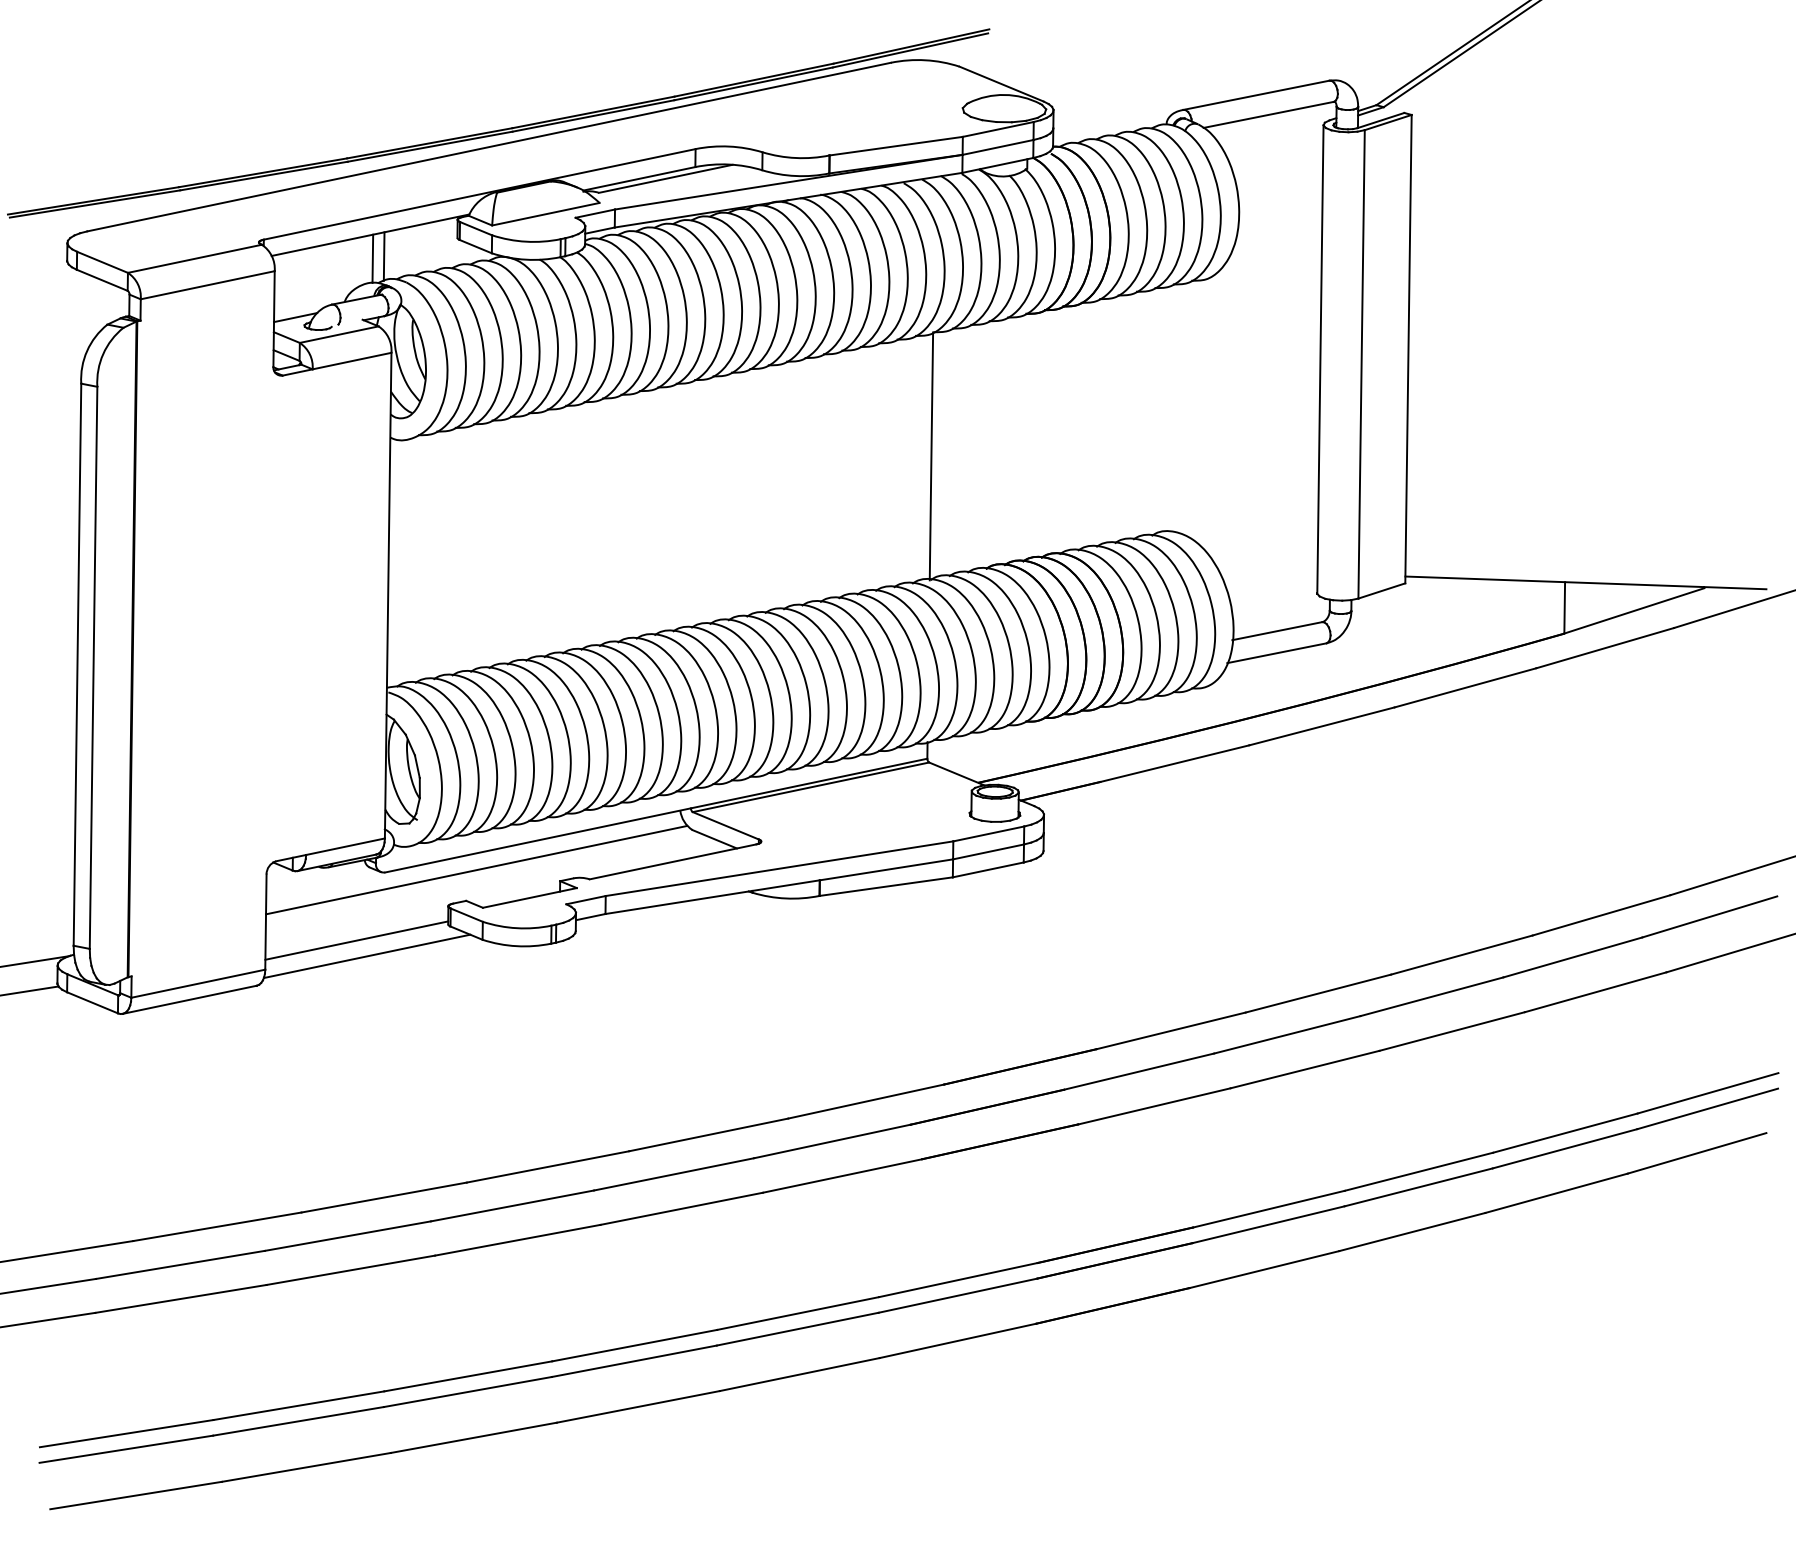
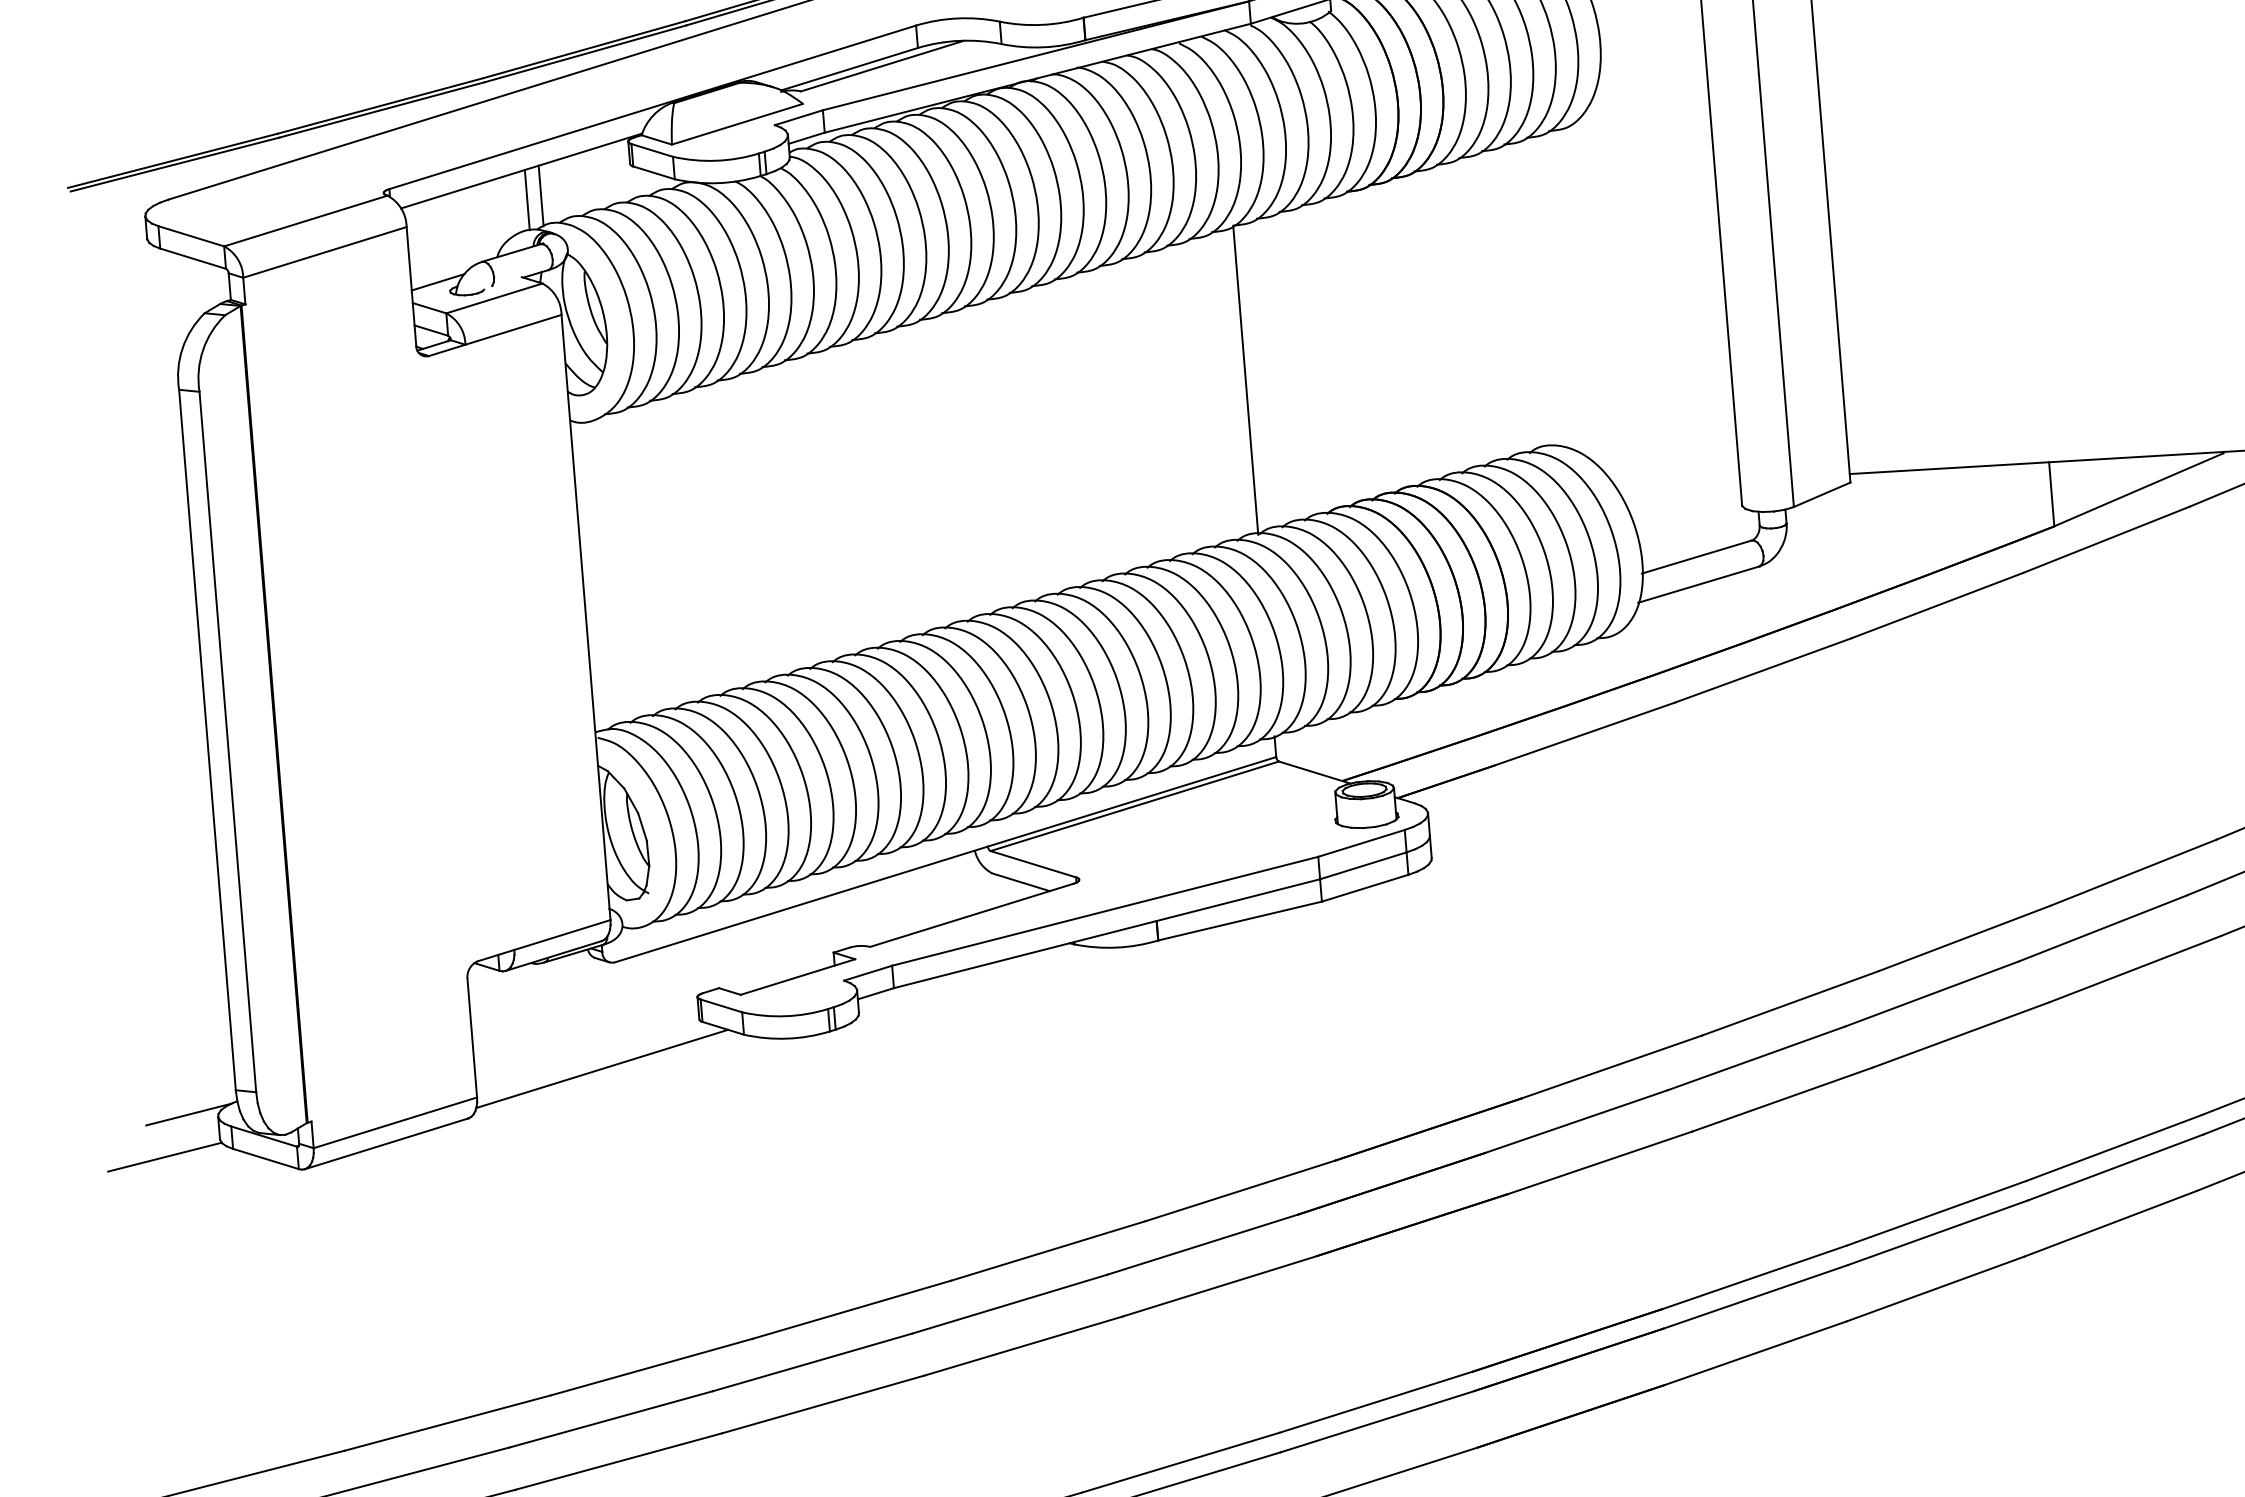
line: (476, 869) -> (728, 947), removed
line: (356, 940) -> (587, 1050), removed

